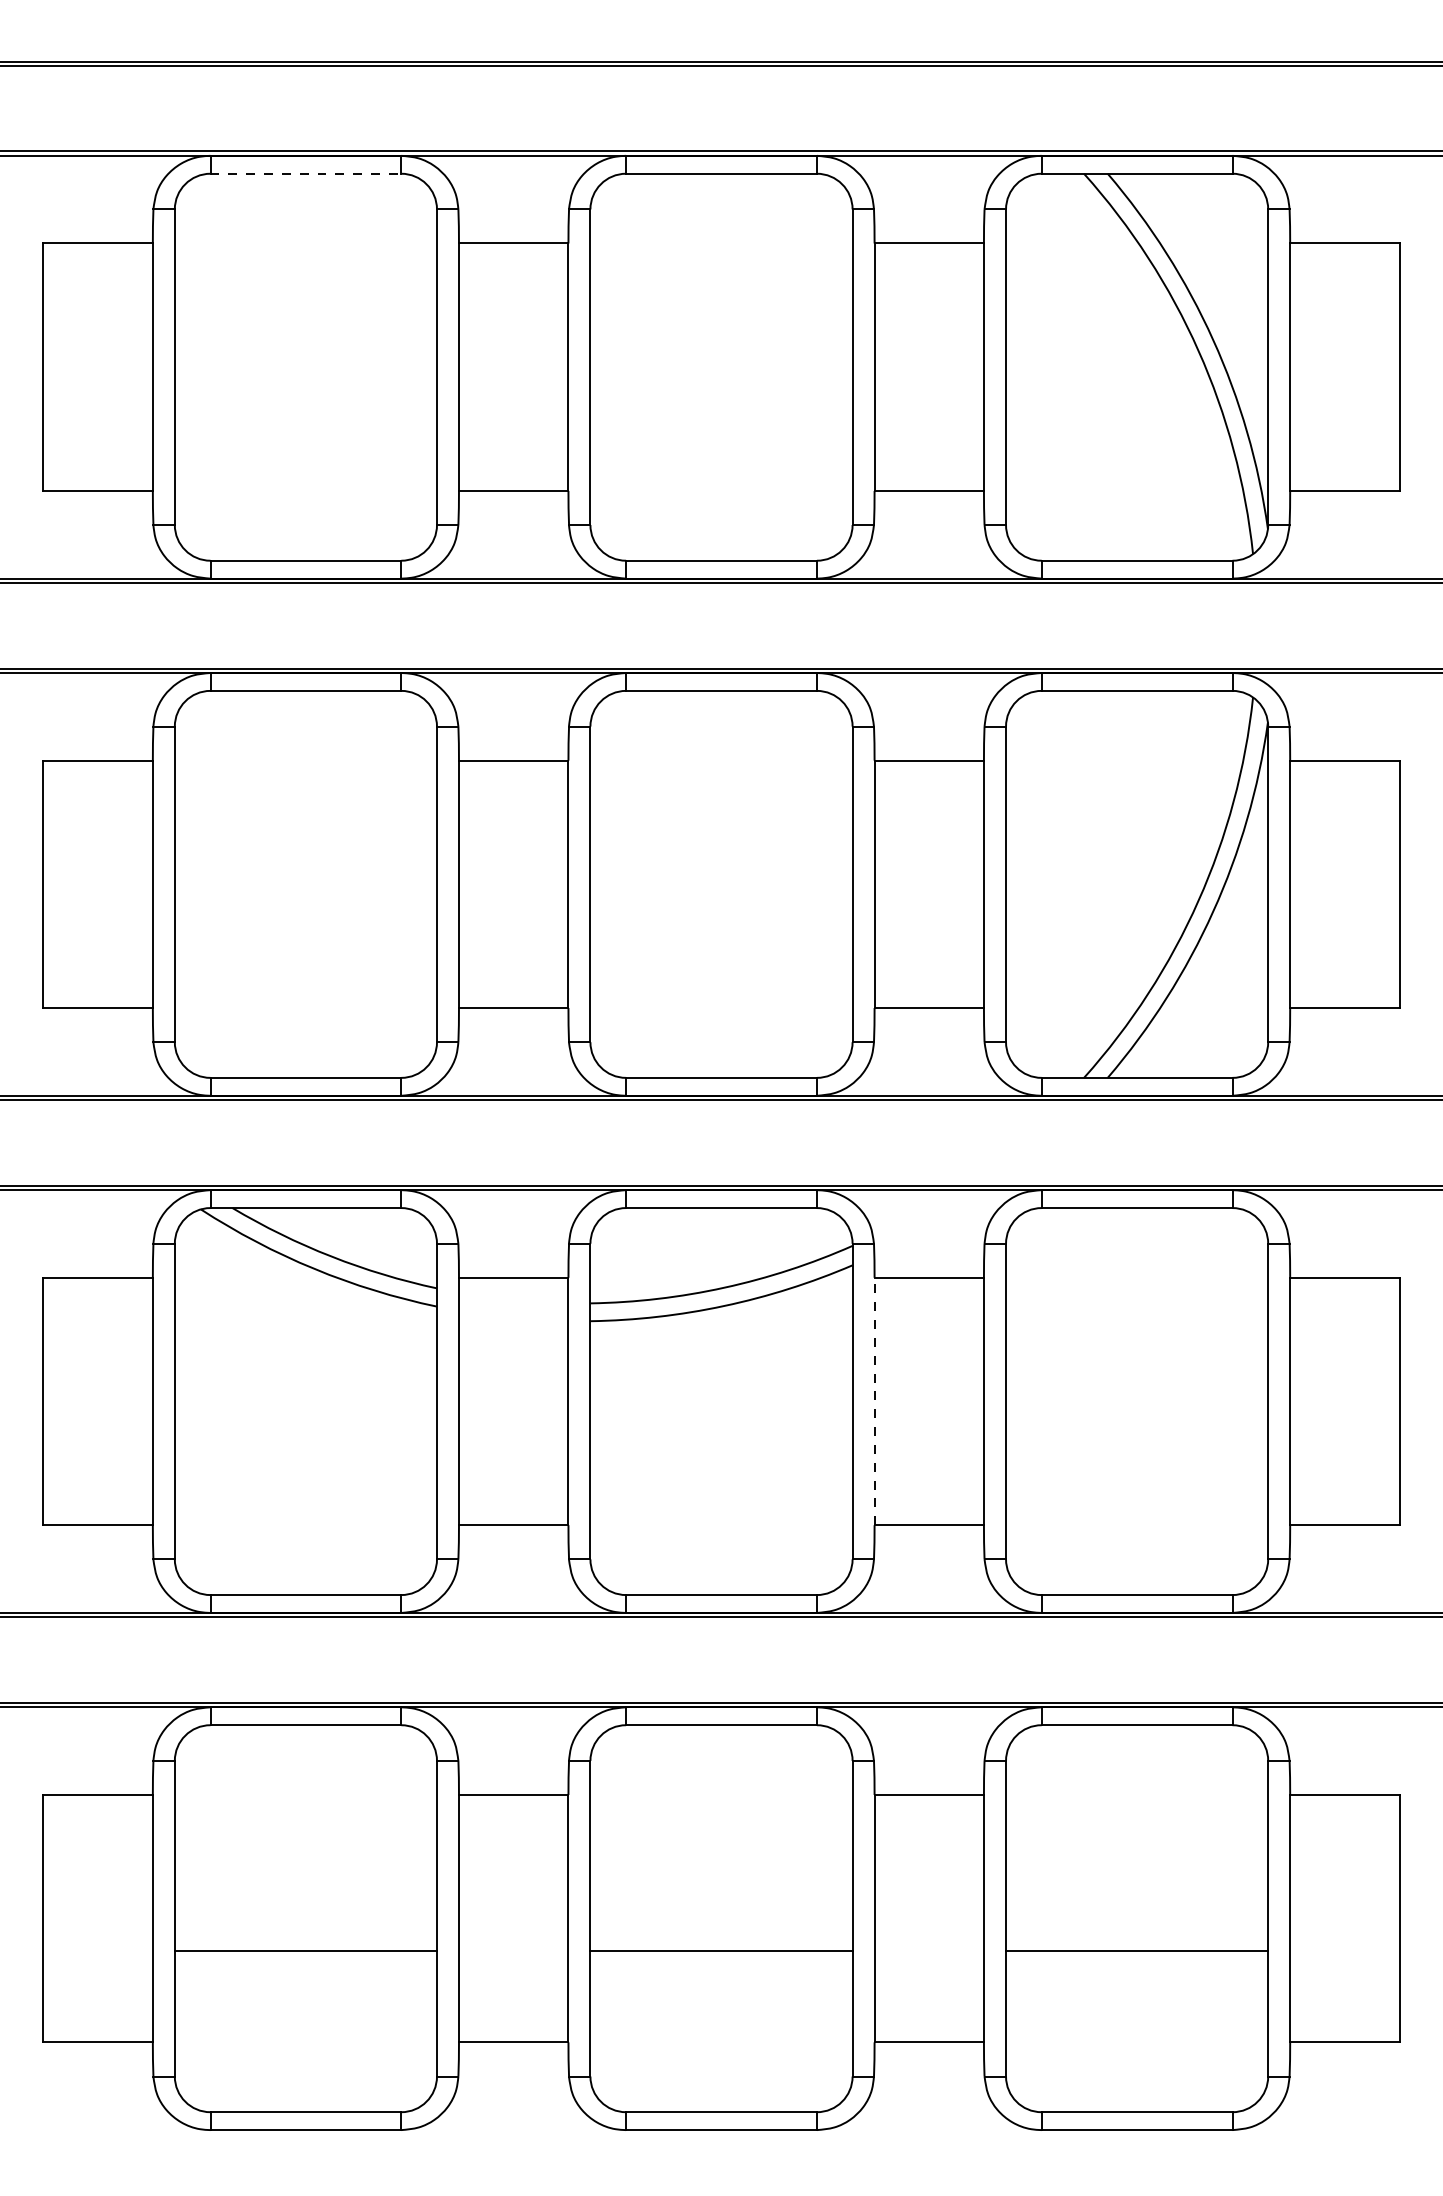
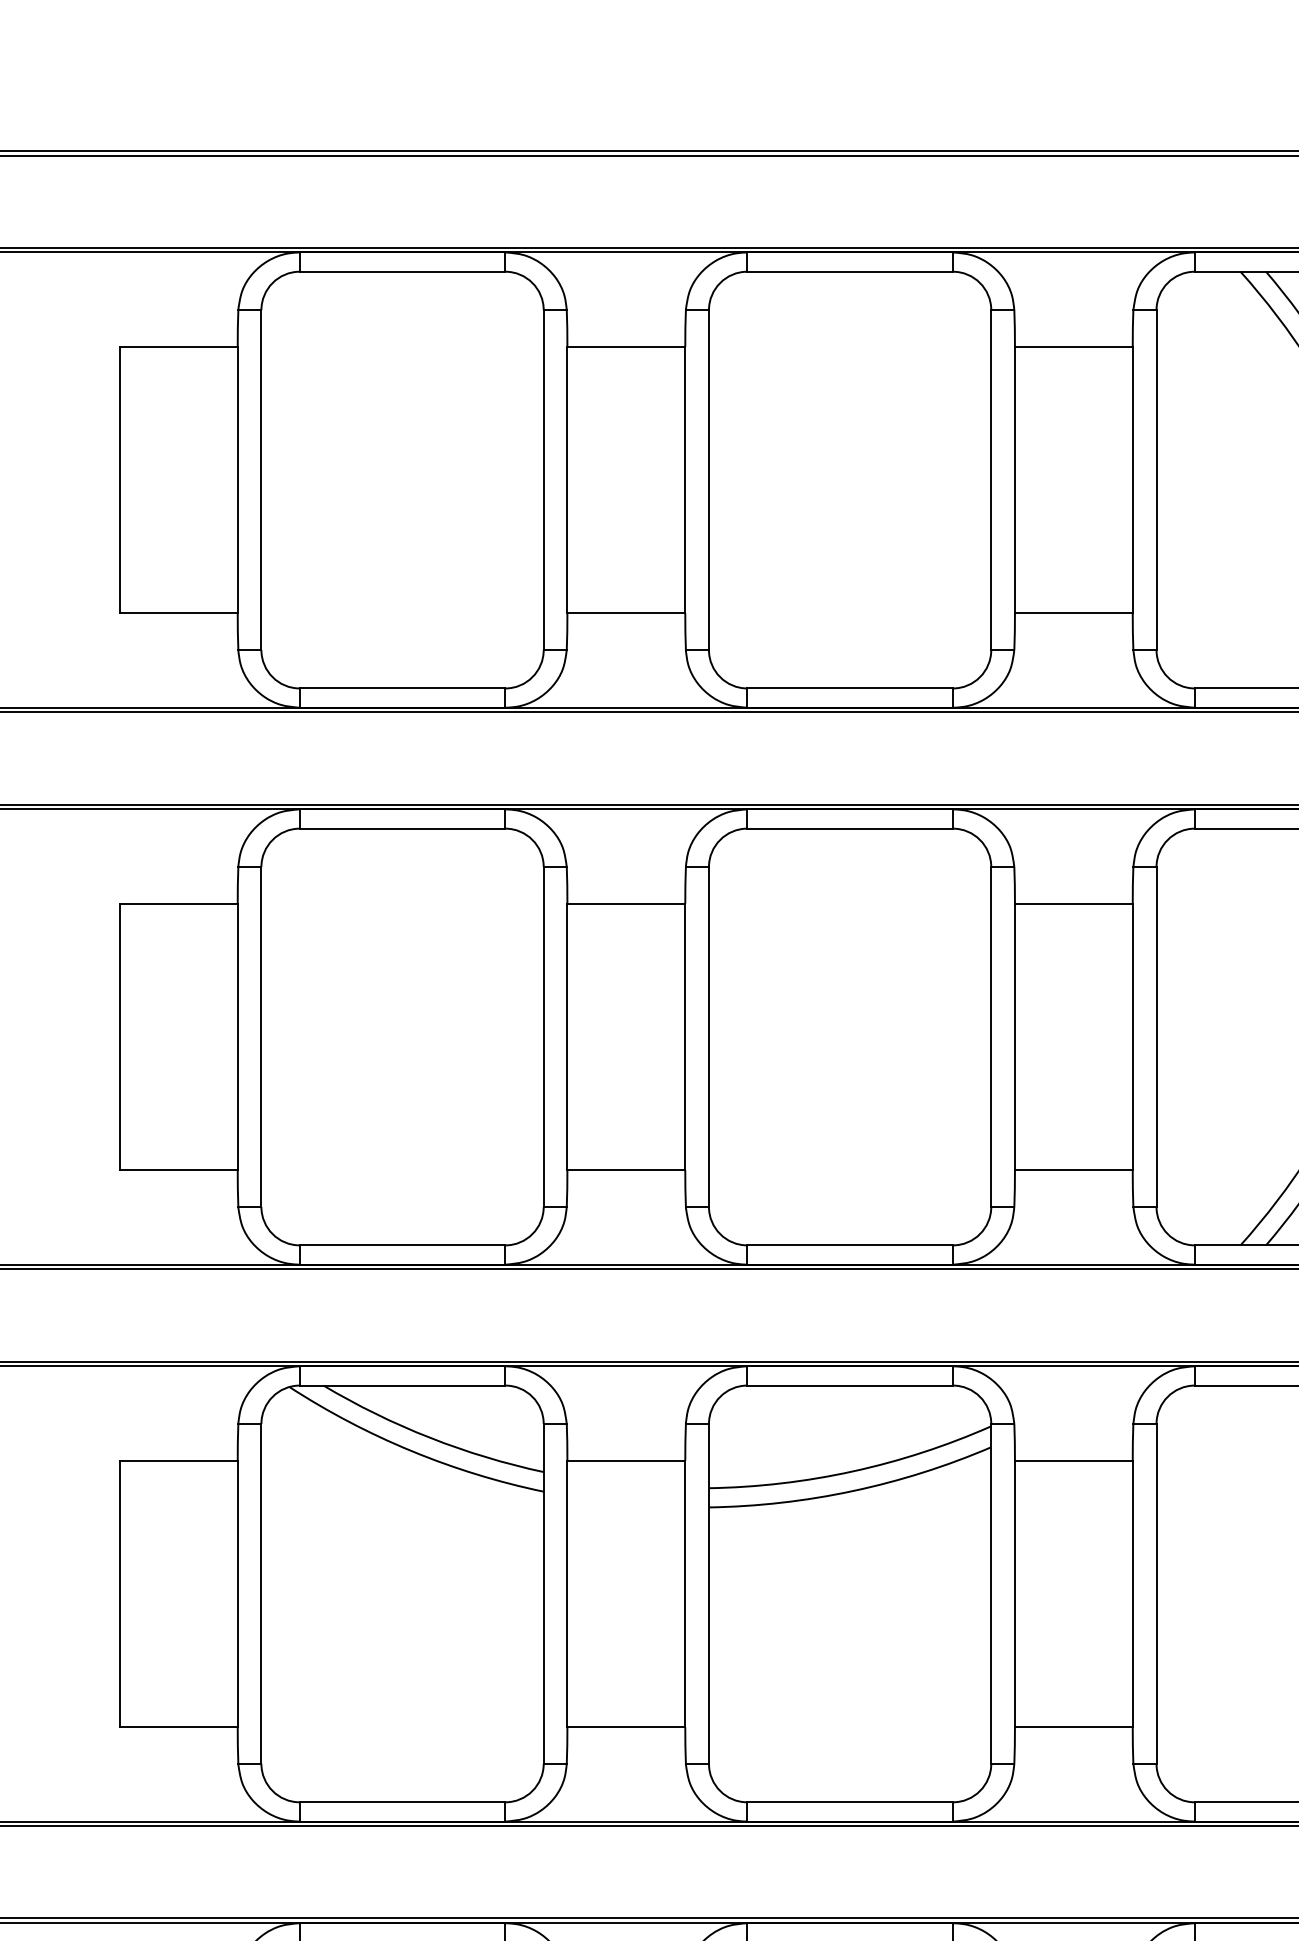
line: (306, 173) -> (403, 271), dashed -> solid
line: (874, 1401) -> (1014, 1593), dashed -> solid

